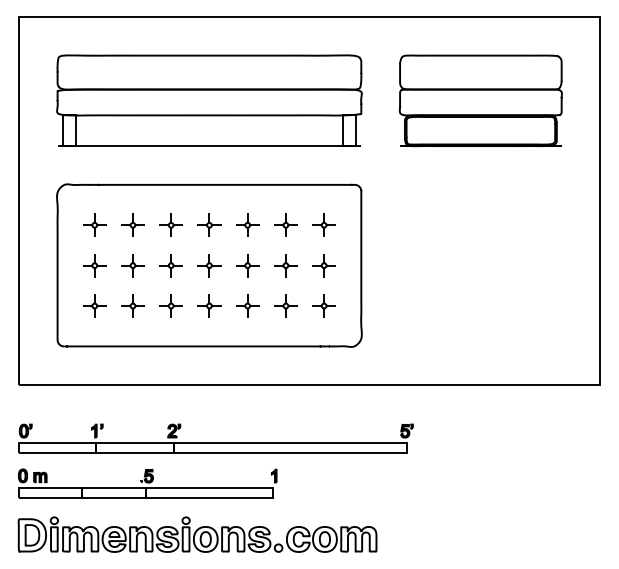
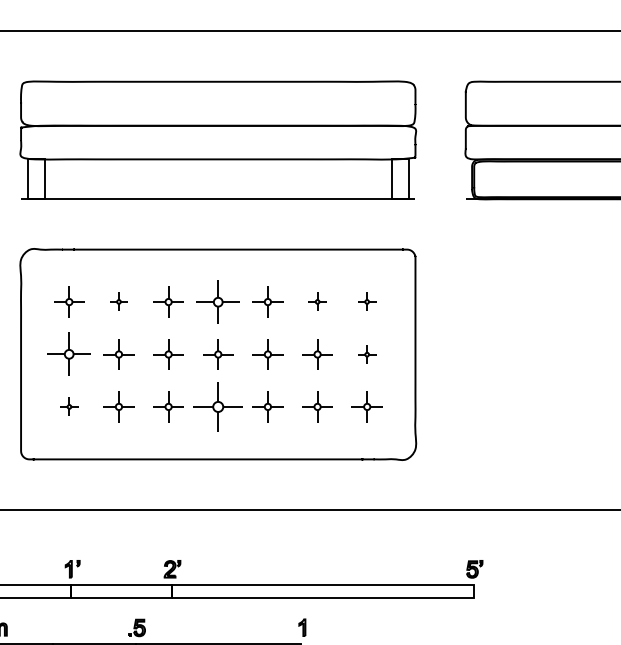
part: (132, 224) -> (118, 301), size x0.6
part: (209, 224) -> (218, 301), size x1.4
part: (285, 224) -> (317, 301), size x0.6
part: (323, 224) -> (366, 301), size x0.6
part: (94, 265) -> (69, 354), size x1.4
part: (323, 265) -> (366, 354), size x0.6
part: (94, 305) -> (69, 406), size x0.6
part: (209, 305) -> (218, 406), size x1.6

